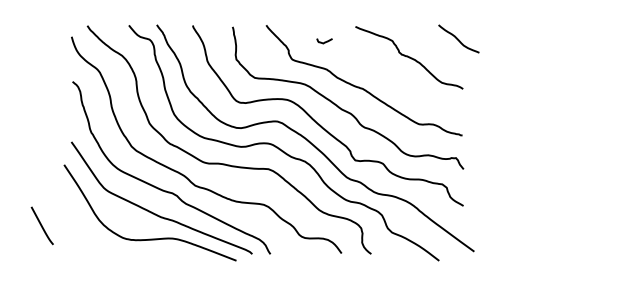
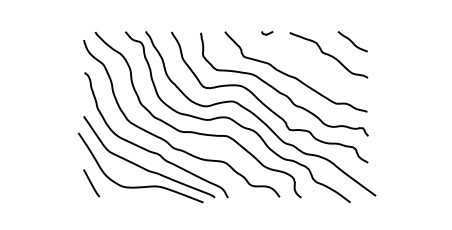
curve: (458, 38) -> (352, 41), moved
curve: (324, 41) -> (267, 33), moved
line: (42, 226) -> (91, 183), moved

